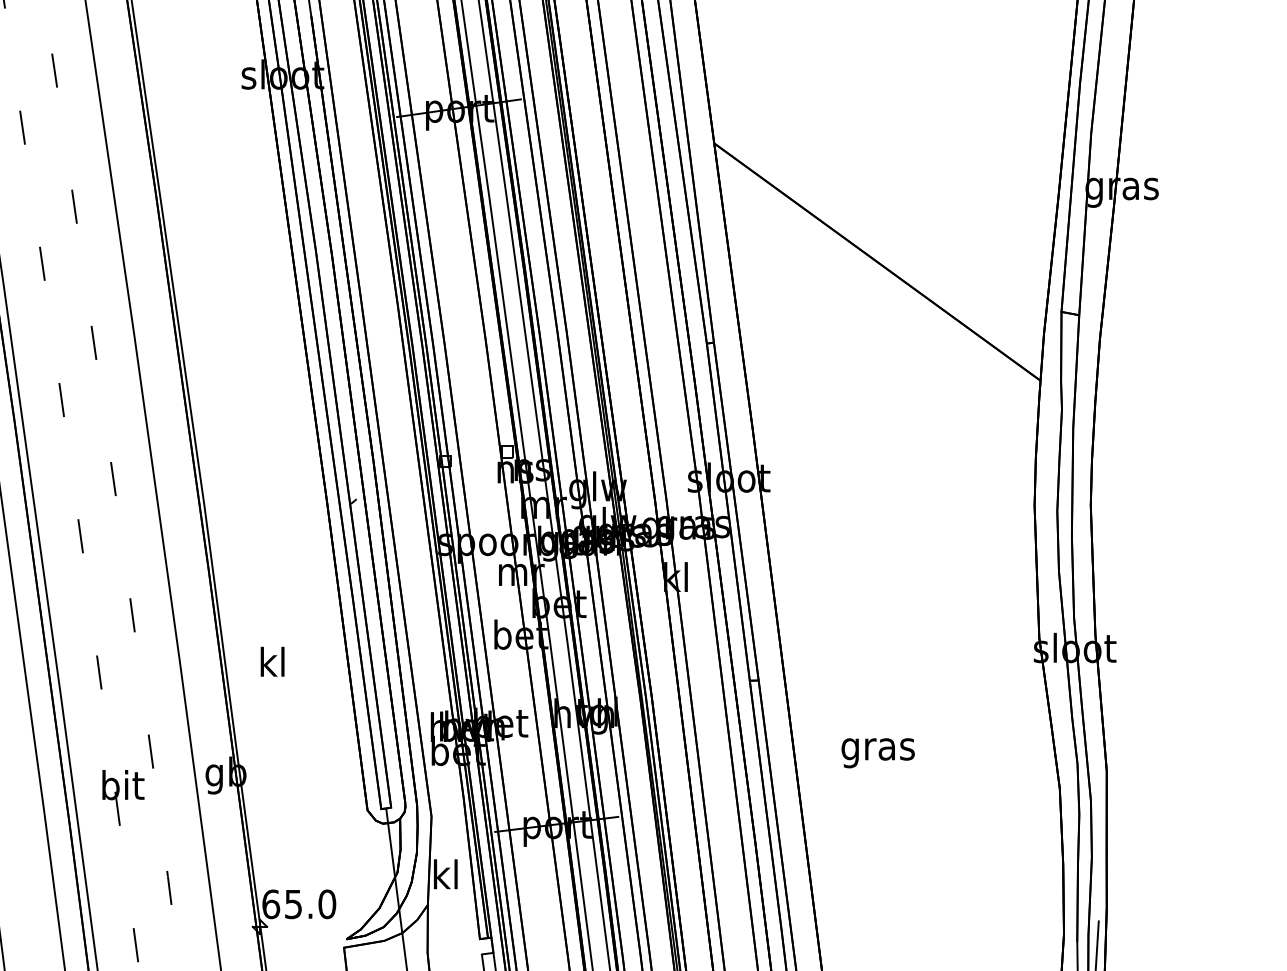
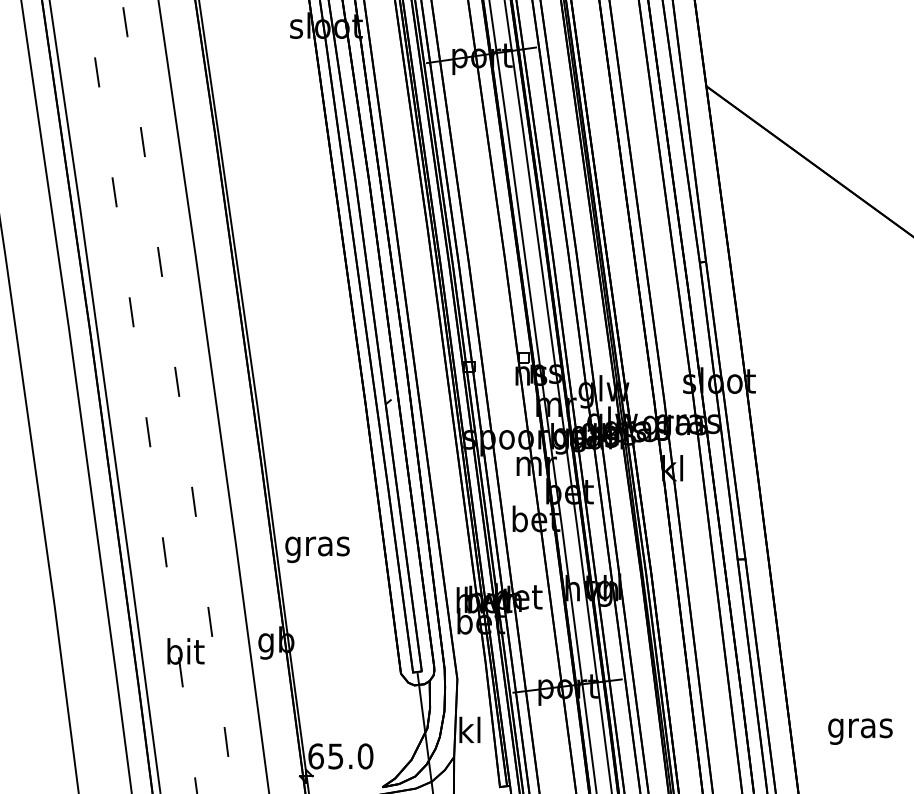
text: (272, 665) -> (317, 546), kl -> gras
text: (877, 753) -> (859, 731), moved

